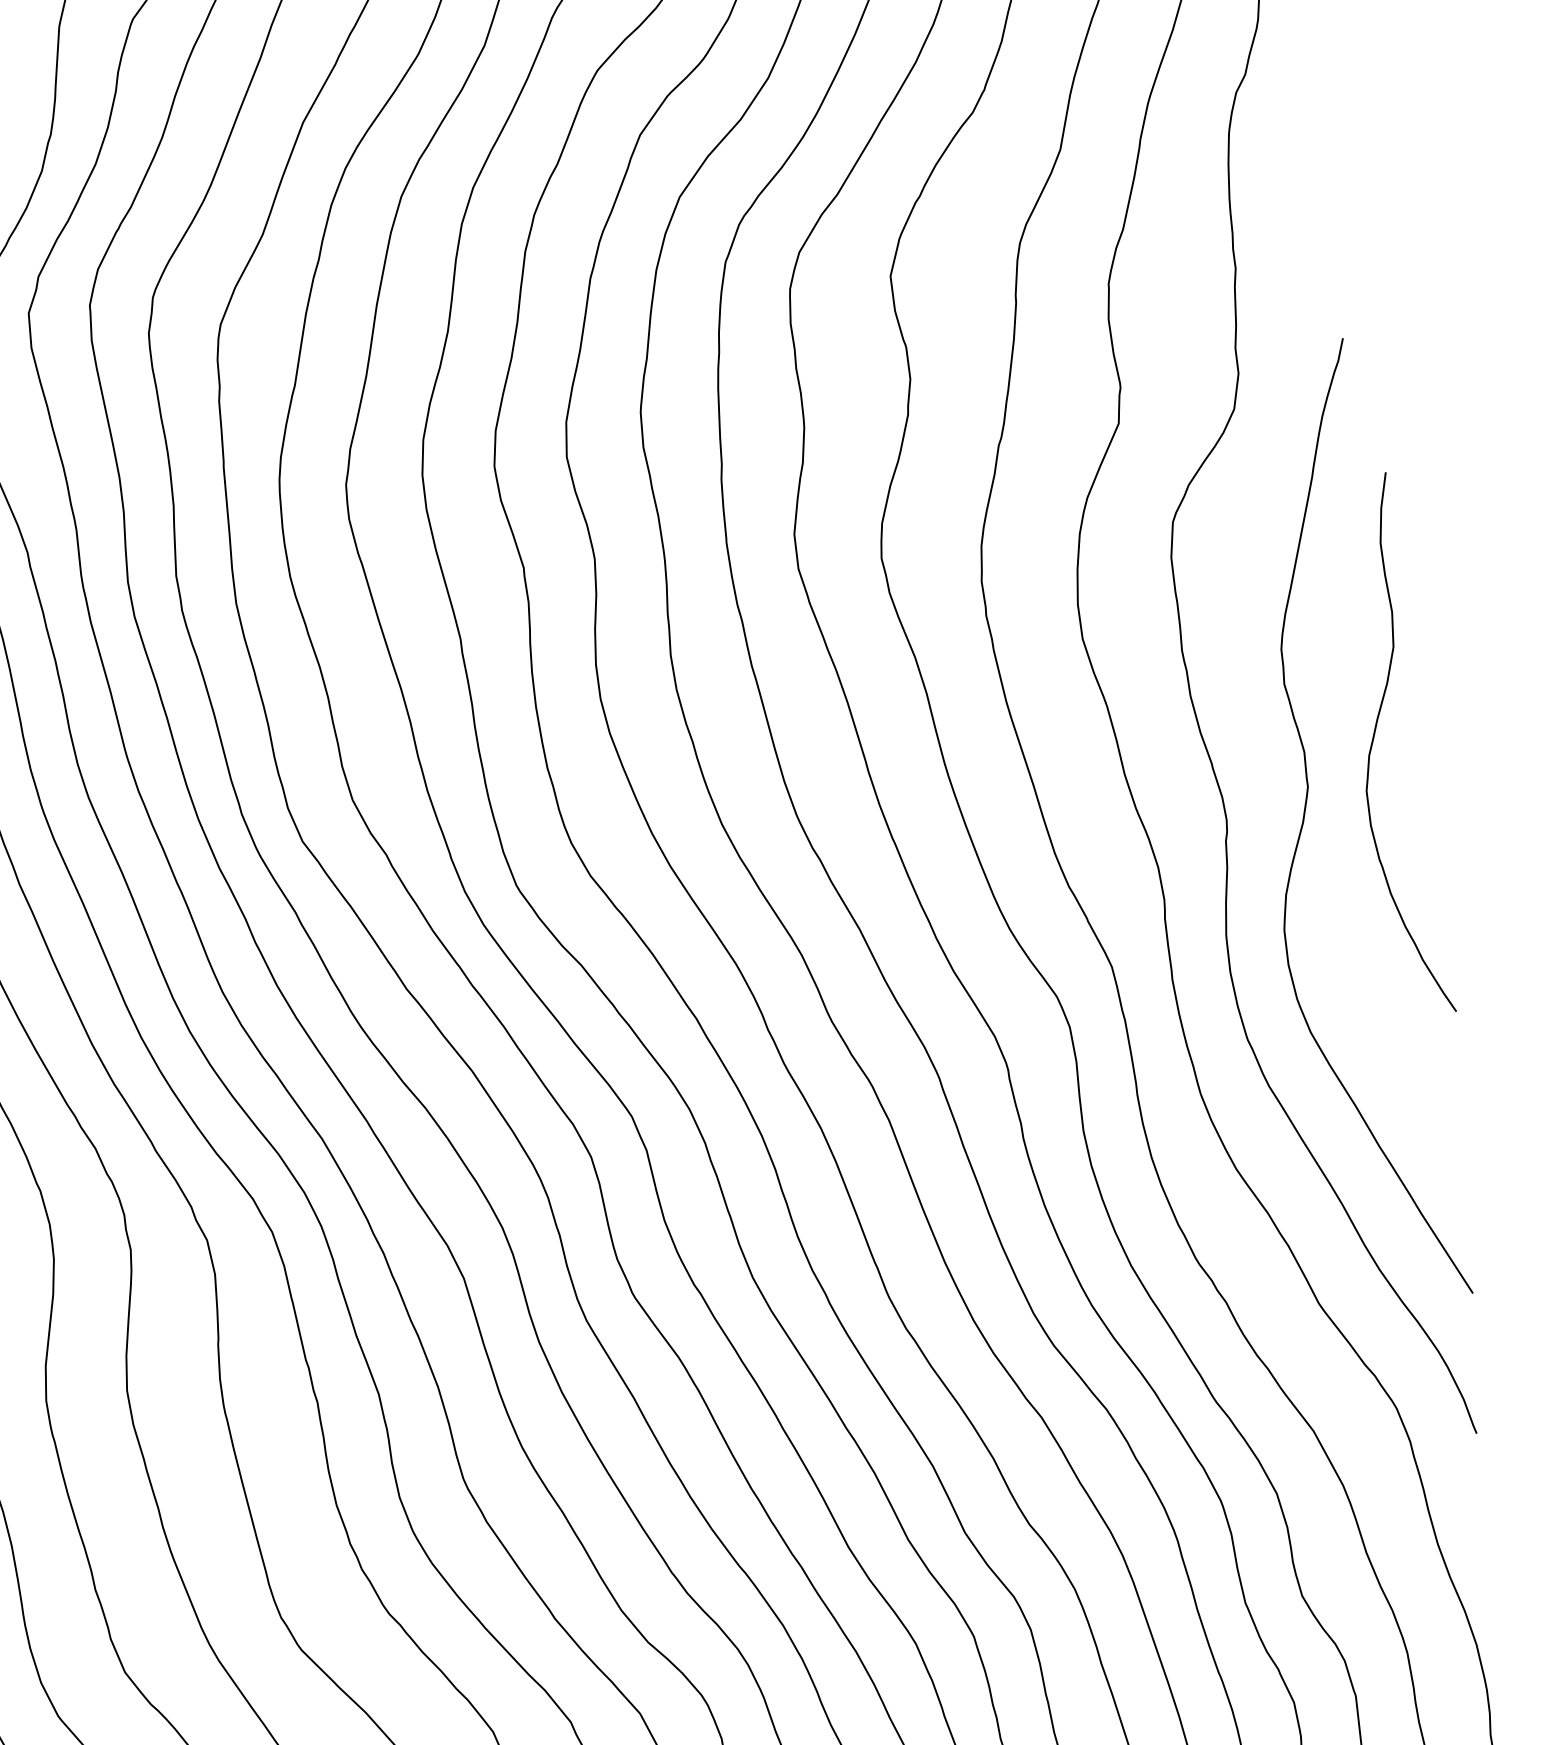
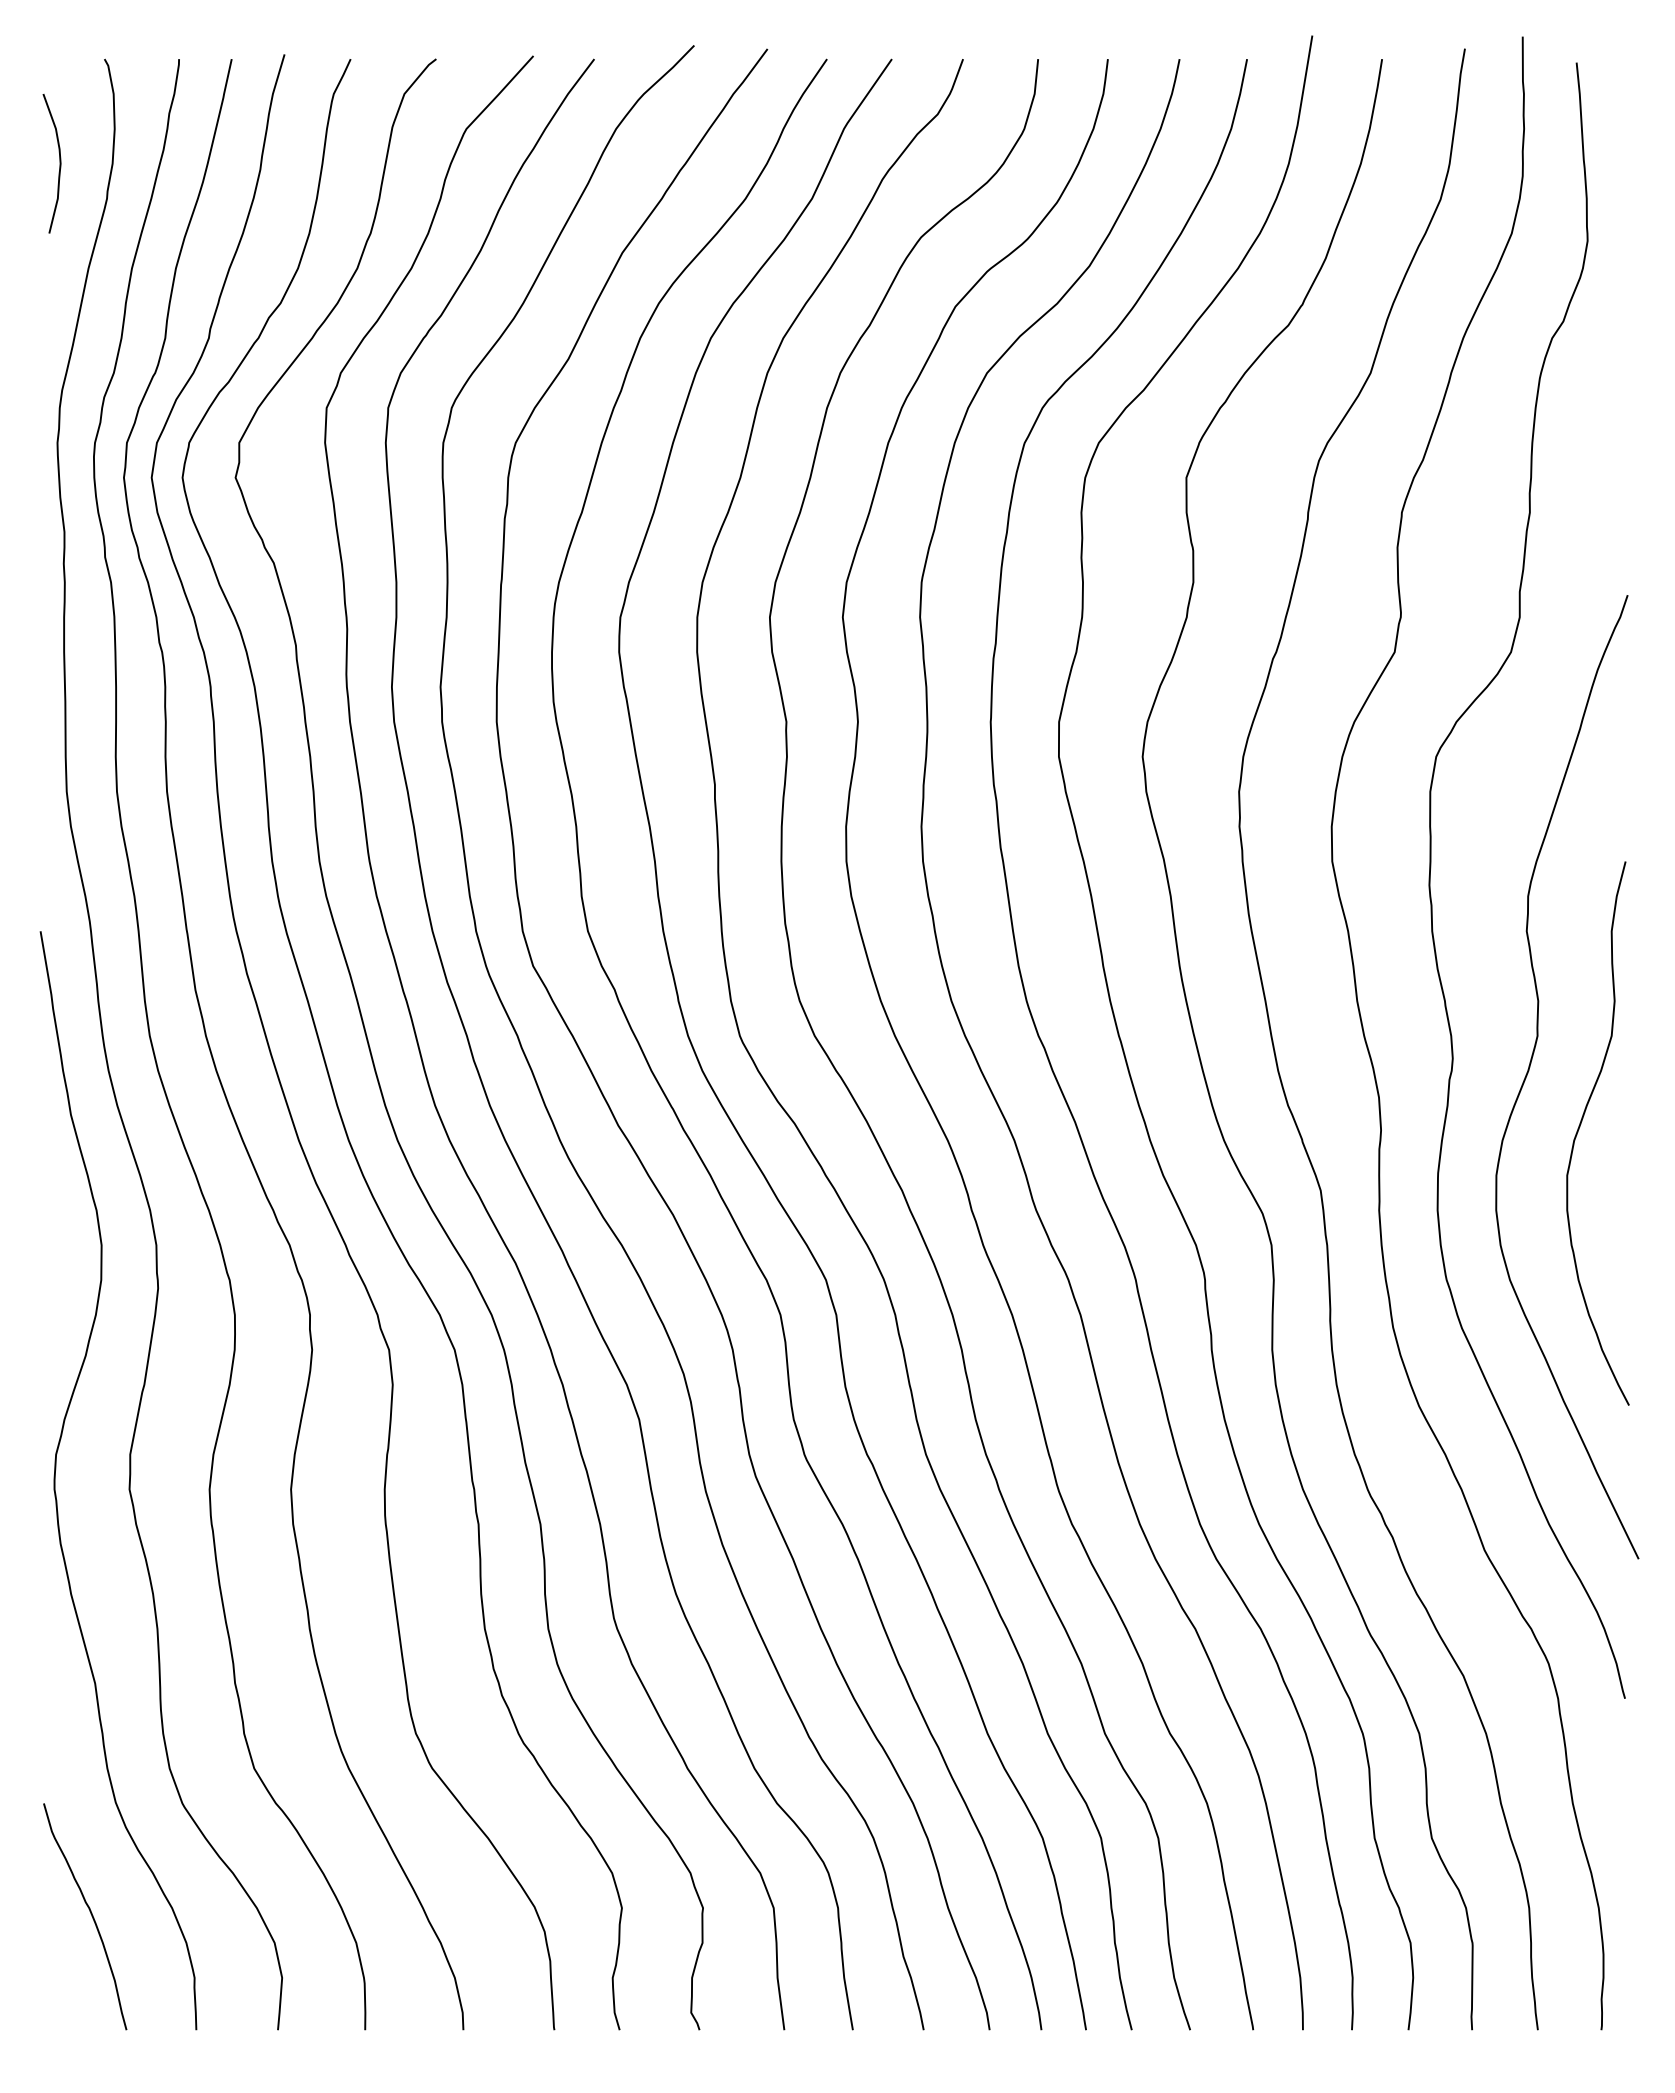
curve: (1373, 741) -> (1580, 1127), moved

